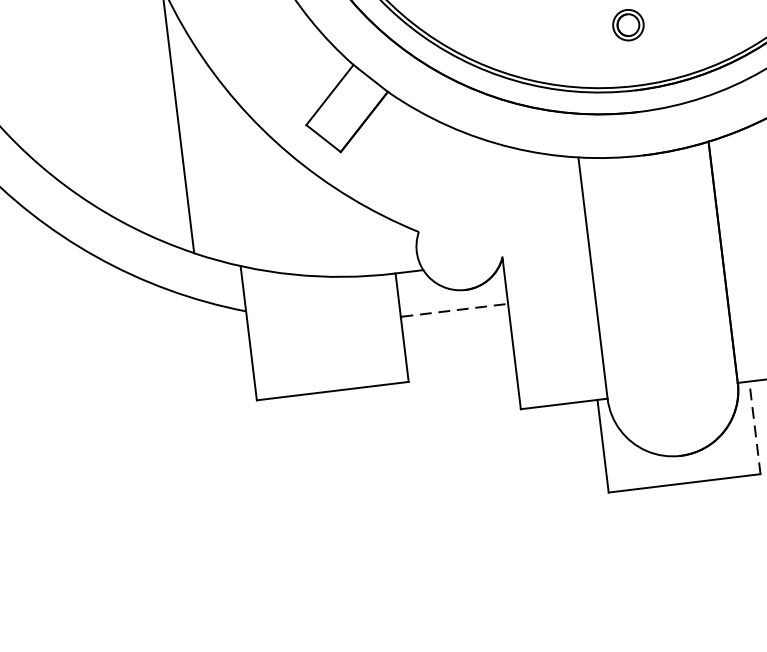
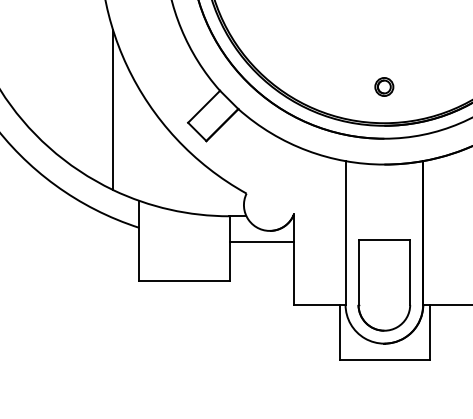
line: (455, 310) -> (262, 242), dashed -> solid
part: (668, 358) -> (384, 285), added
line: (755, 427) -> (430, 332), dashed -> solid

